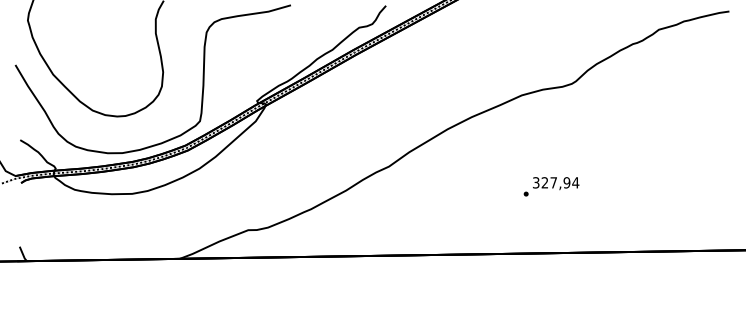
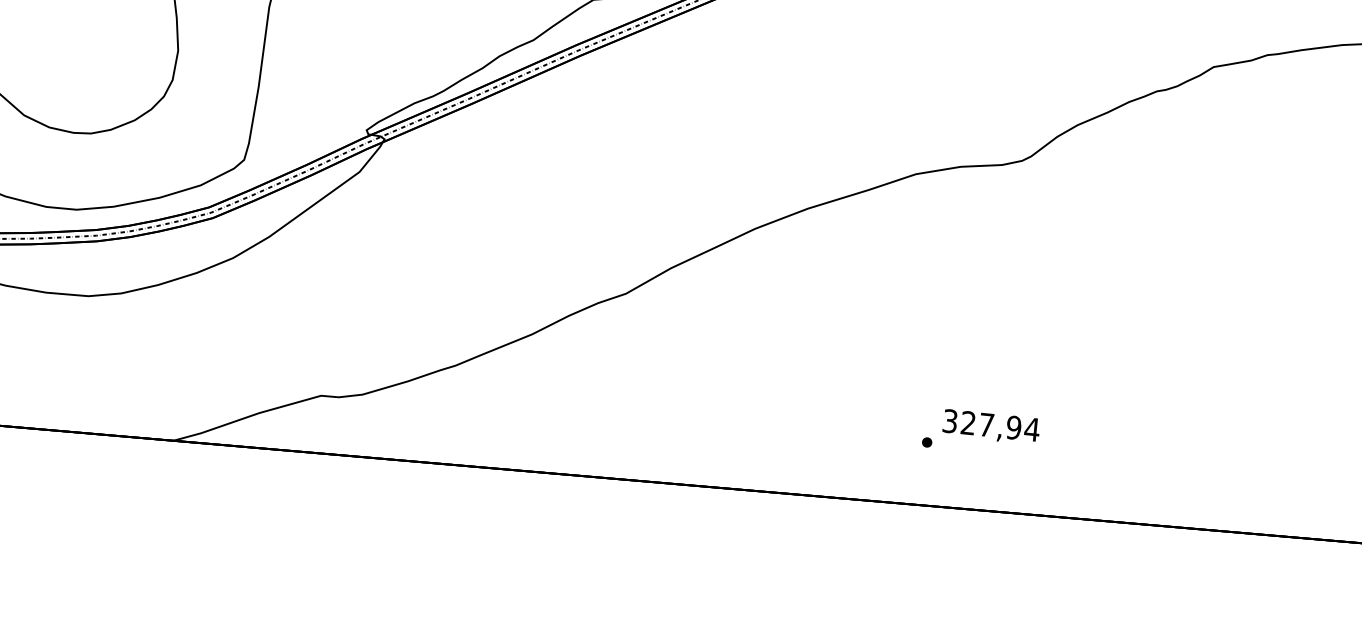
text: (551, 186) -> (981, 432), moved

